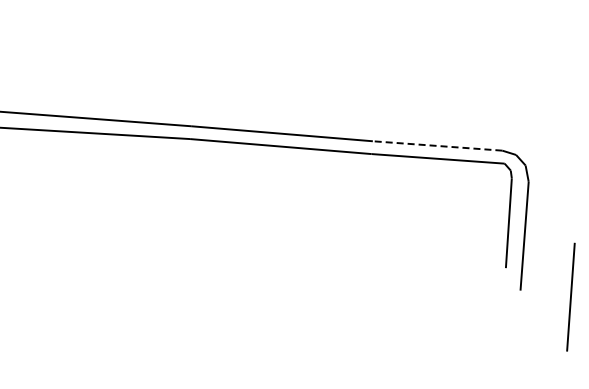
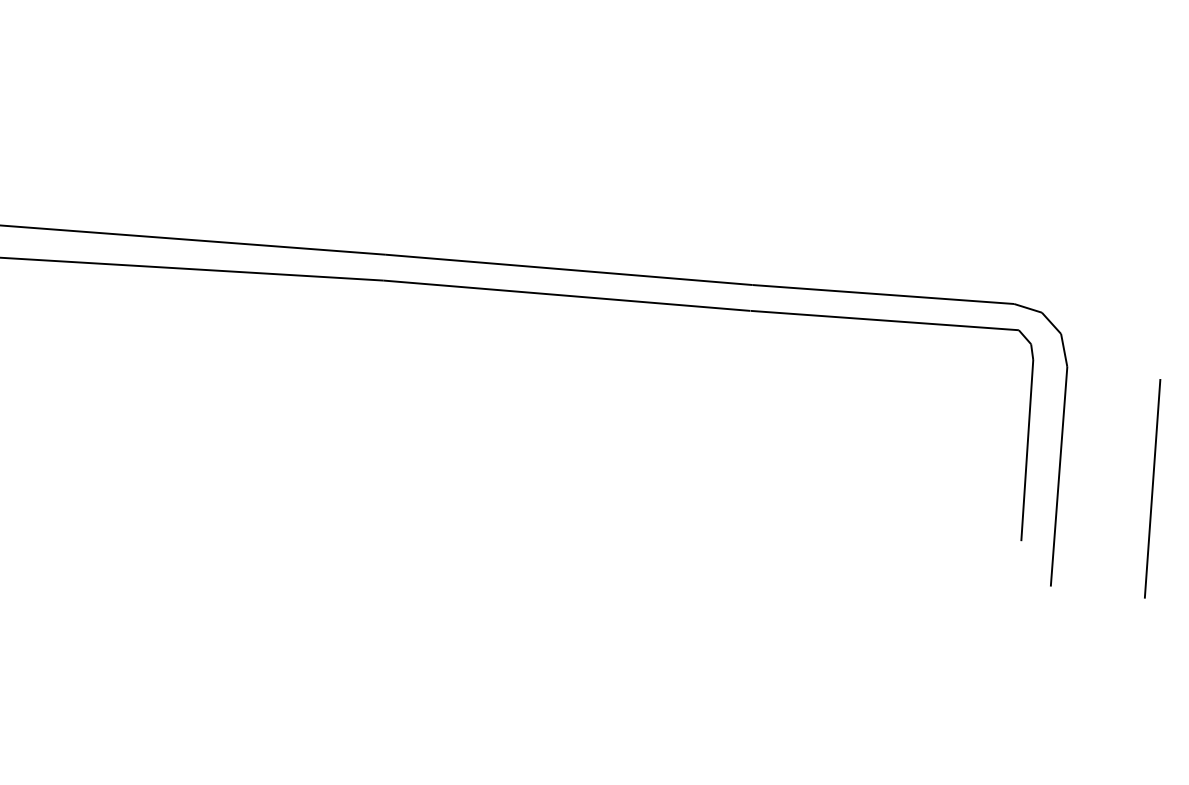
line: (437, 145) -> (883, 293), dashed -> solid
line: (570, 296) -> (1151, 487), moved

